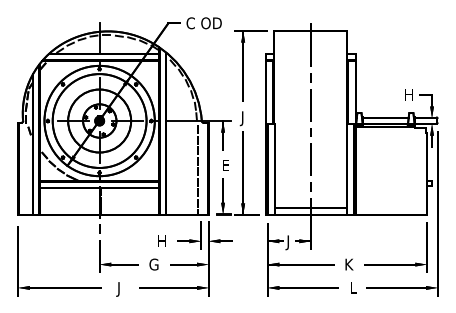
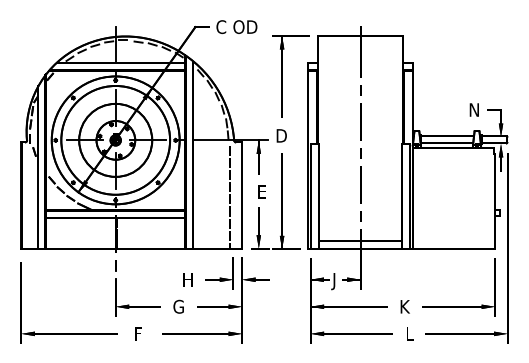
text: (408, 94) -> (473, 109), H -> N
text: (242, 118) -> (281, 137), J -> D
text: (118, 289) -> (137, 335), J -> F

